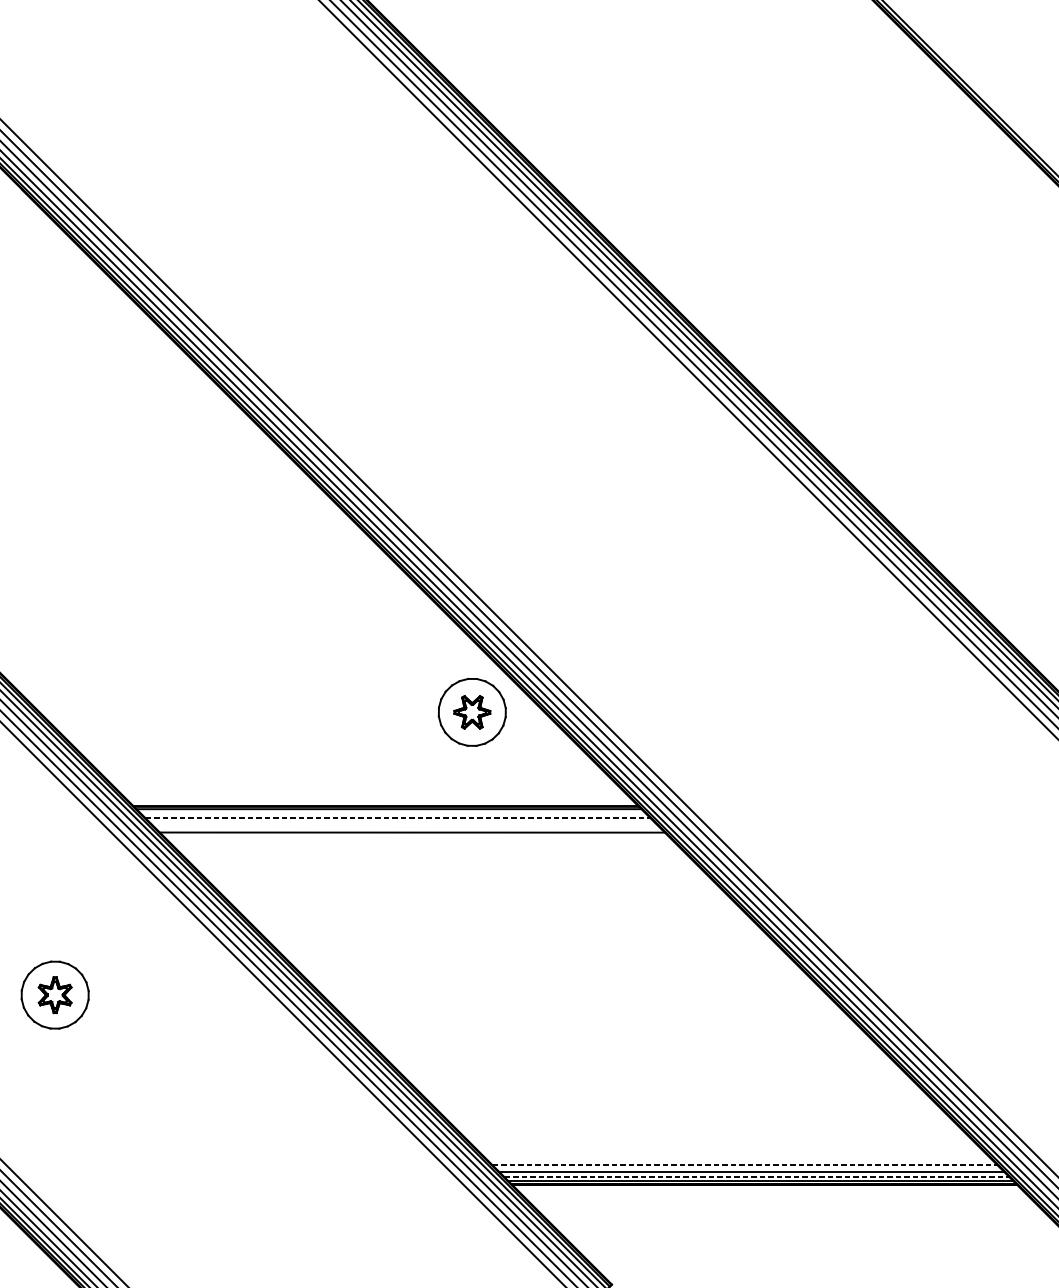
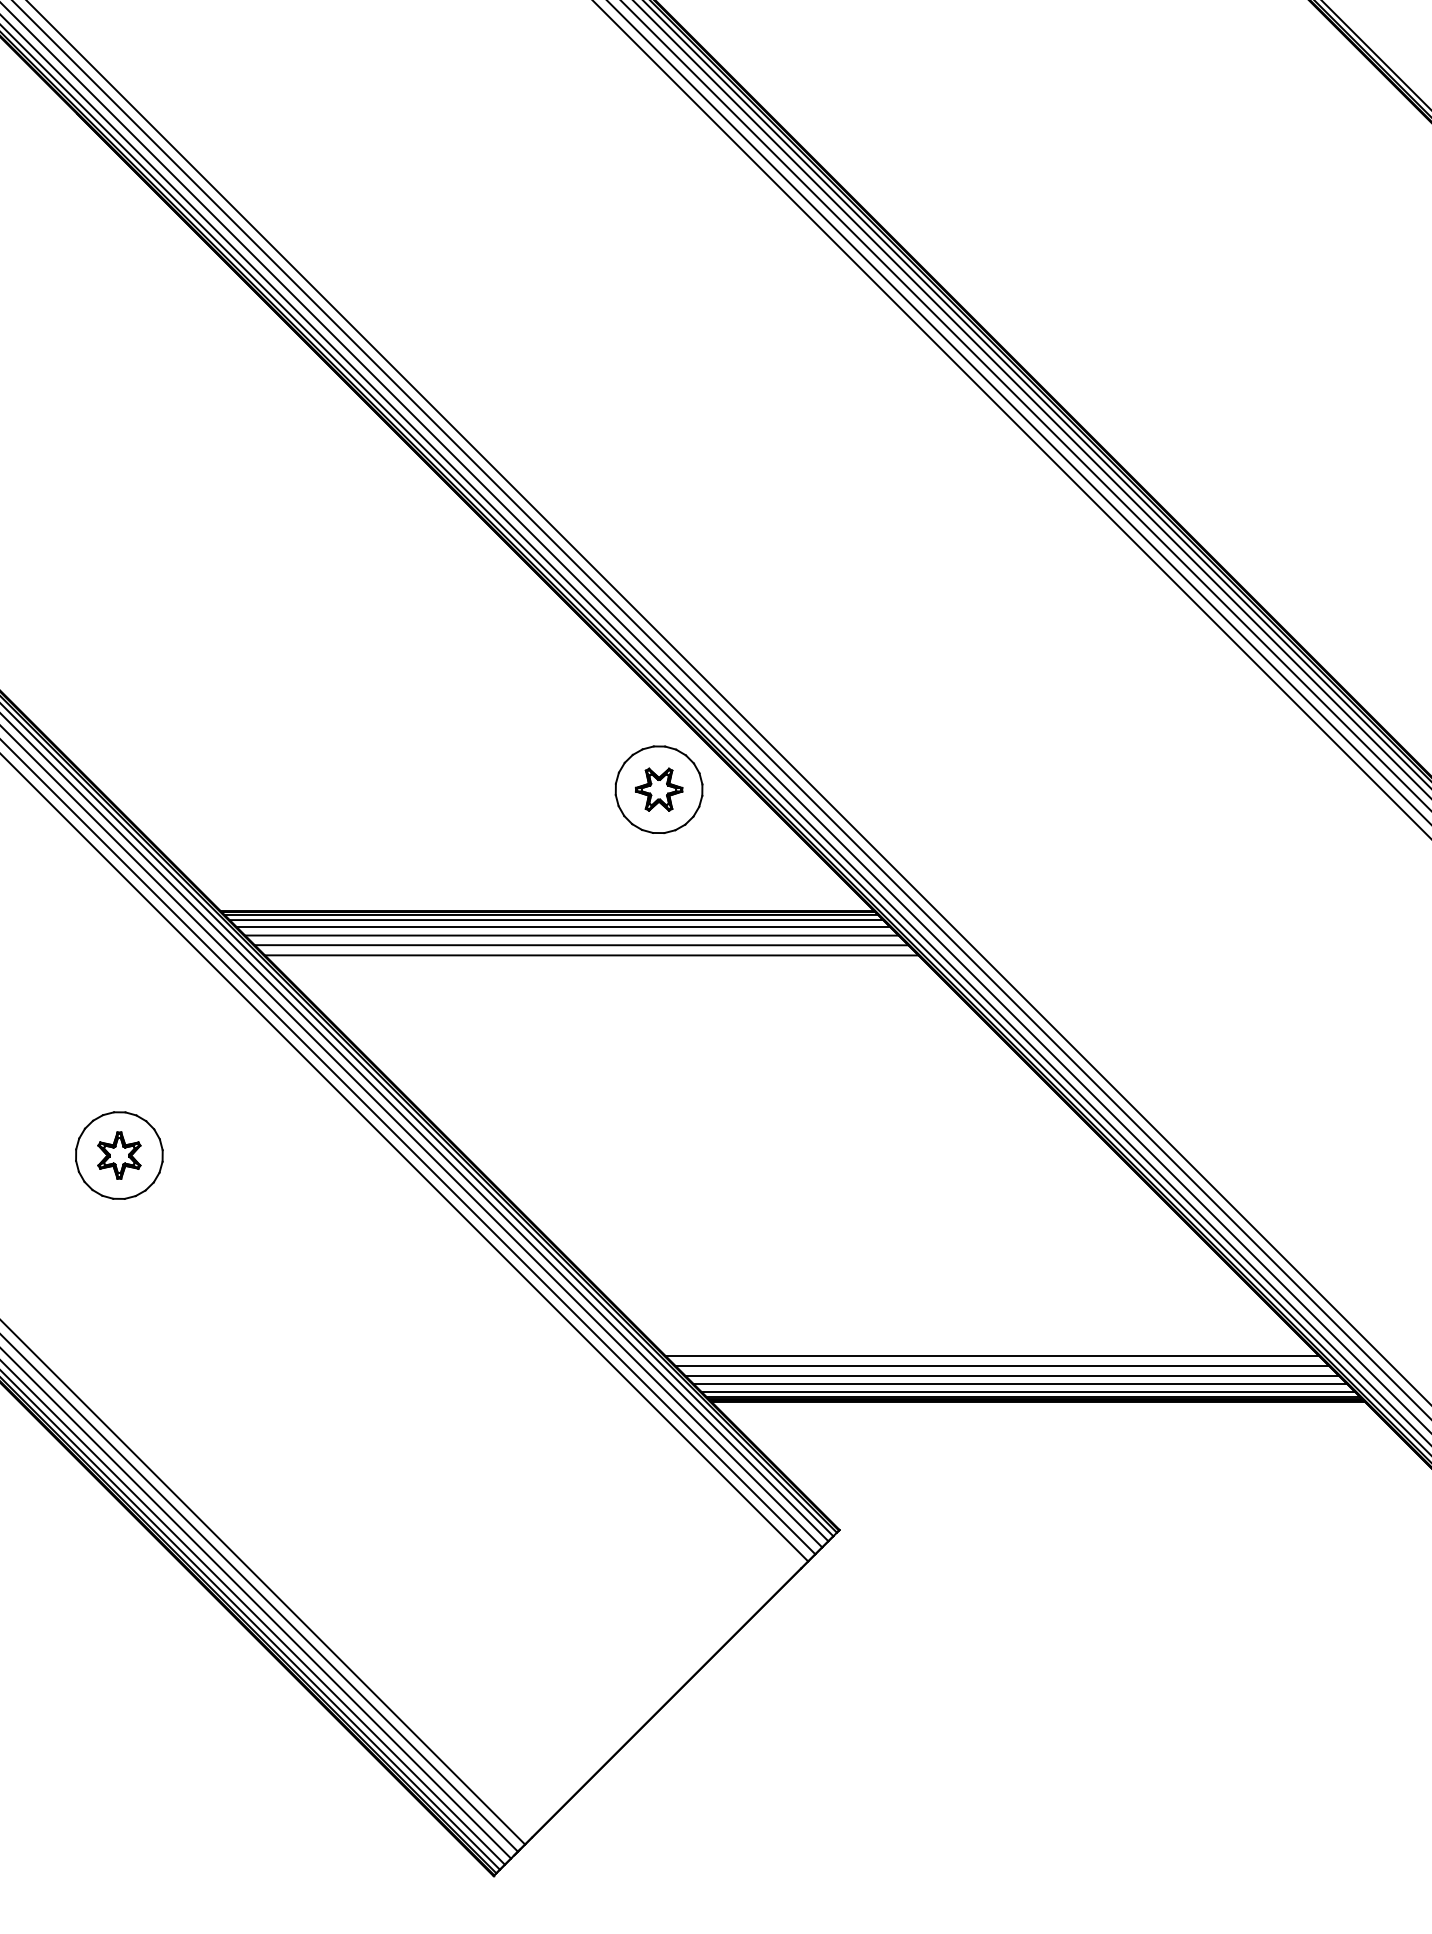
line: (393, 813) -> (556, 920), added
line: (398, 818) -> (563, 927), dashed -> solid
line: (404, 825) -> (571, 935), added
line: (420, 840) -> (591, 955), added
line: (730, 1149) -> (992, 1355), added
line: (737, 1158) -> (1002, 1366), added
line: (745, 1165) -> (1012, 1375), dashed -> solid
line: (757, 1177) -> (1027, 1391), dashed -> solid

